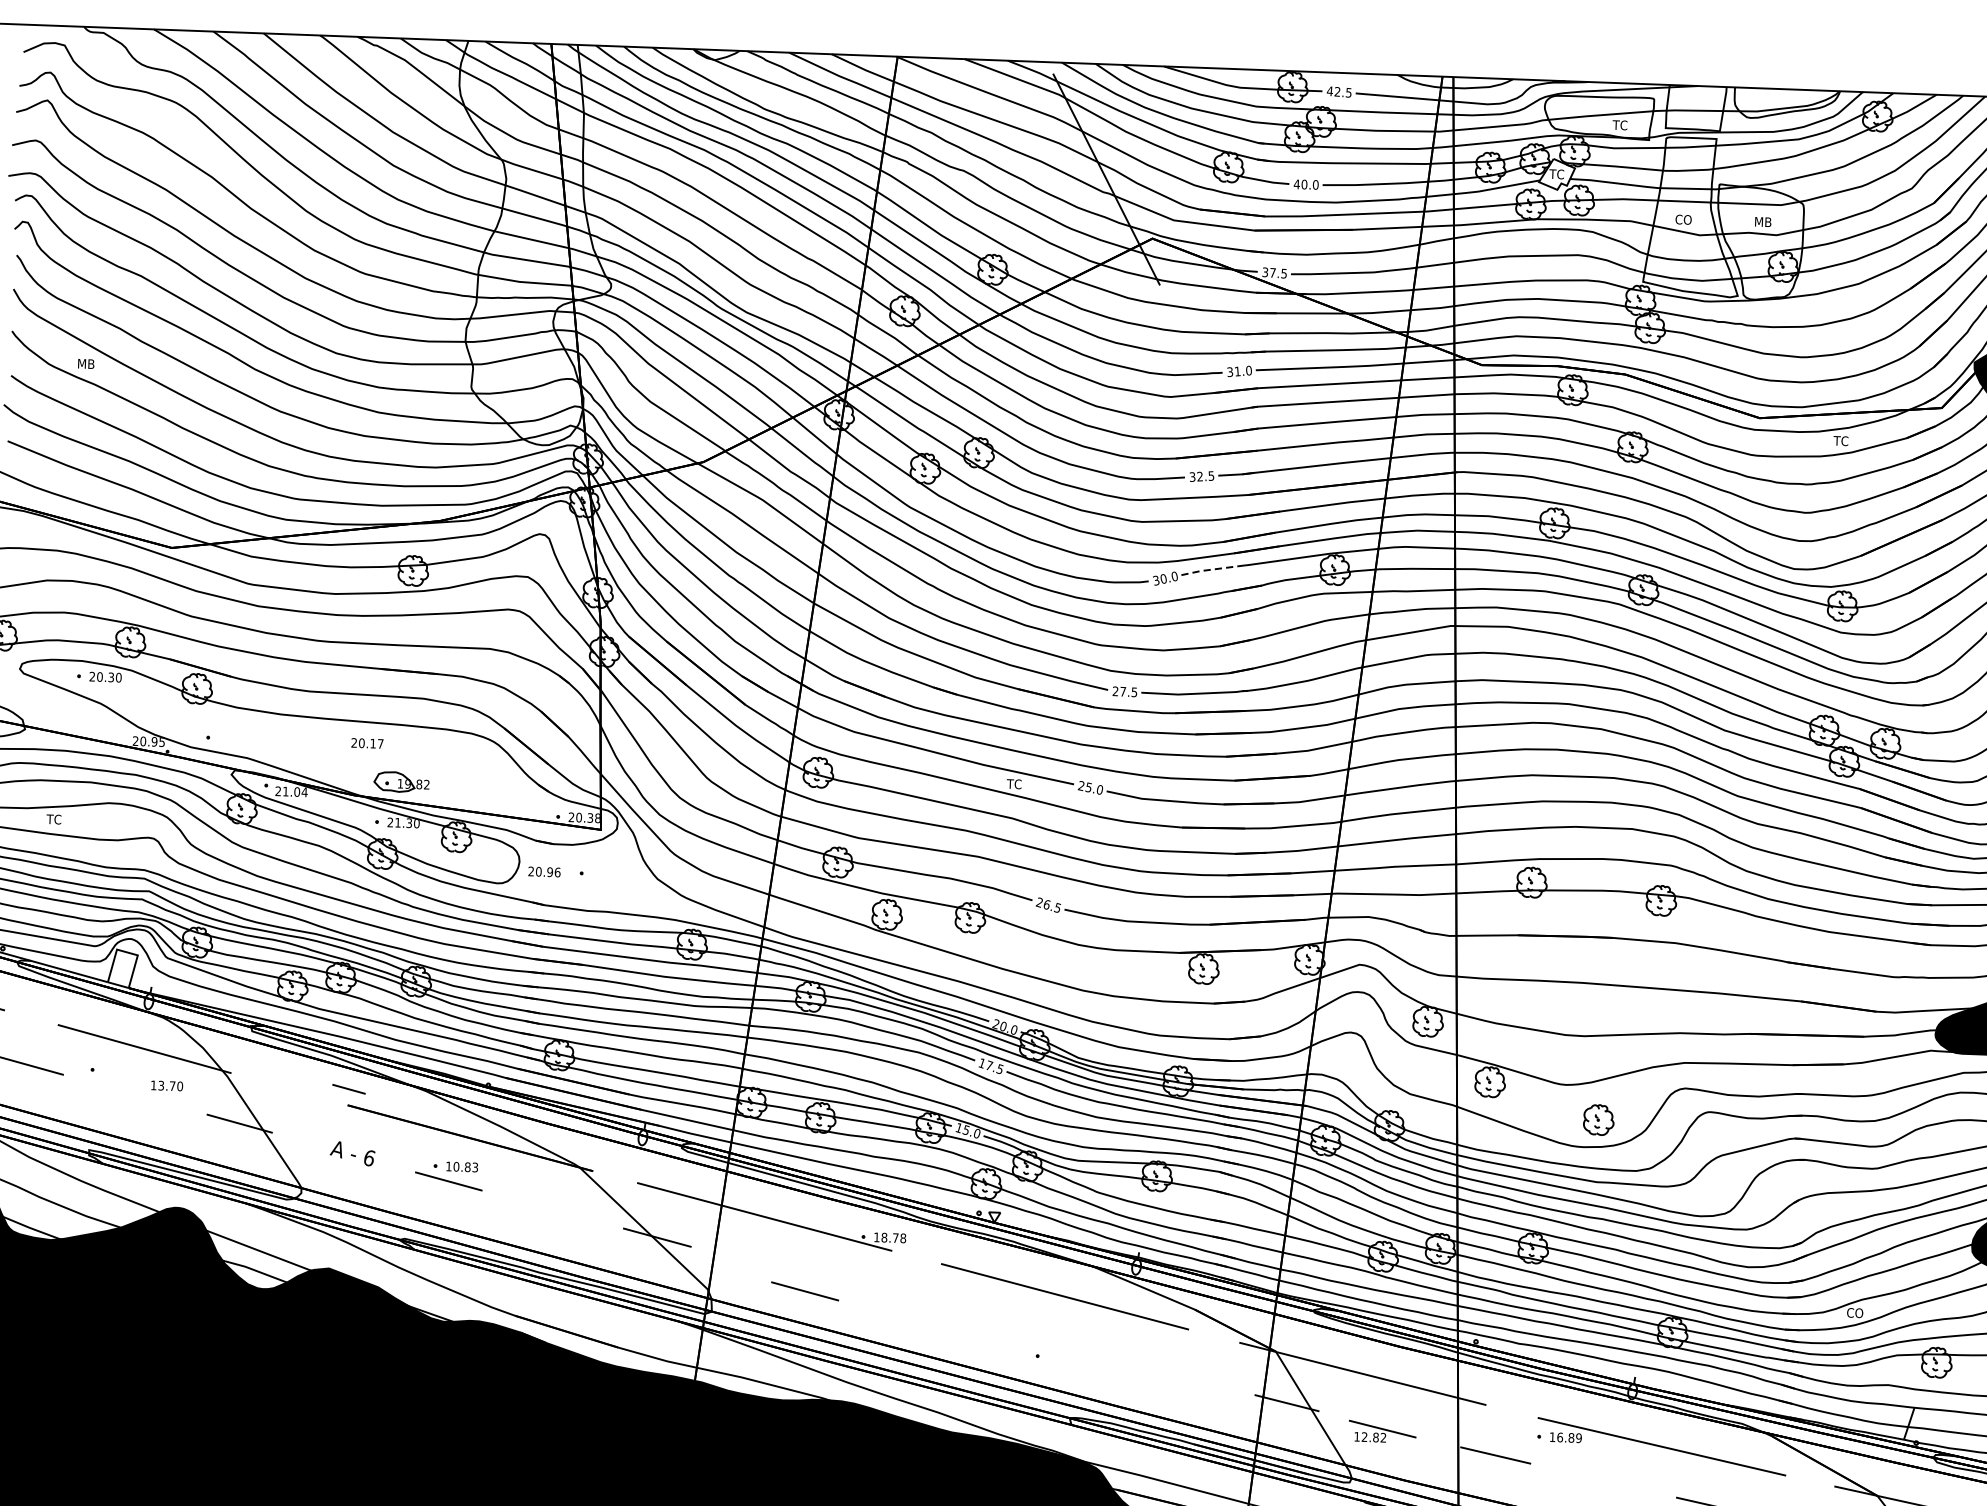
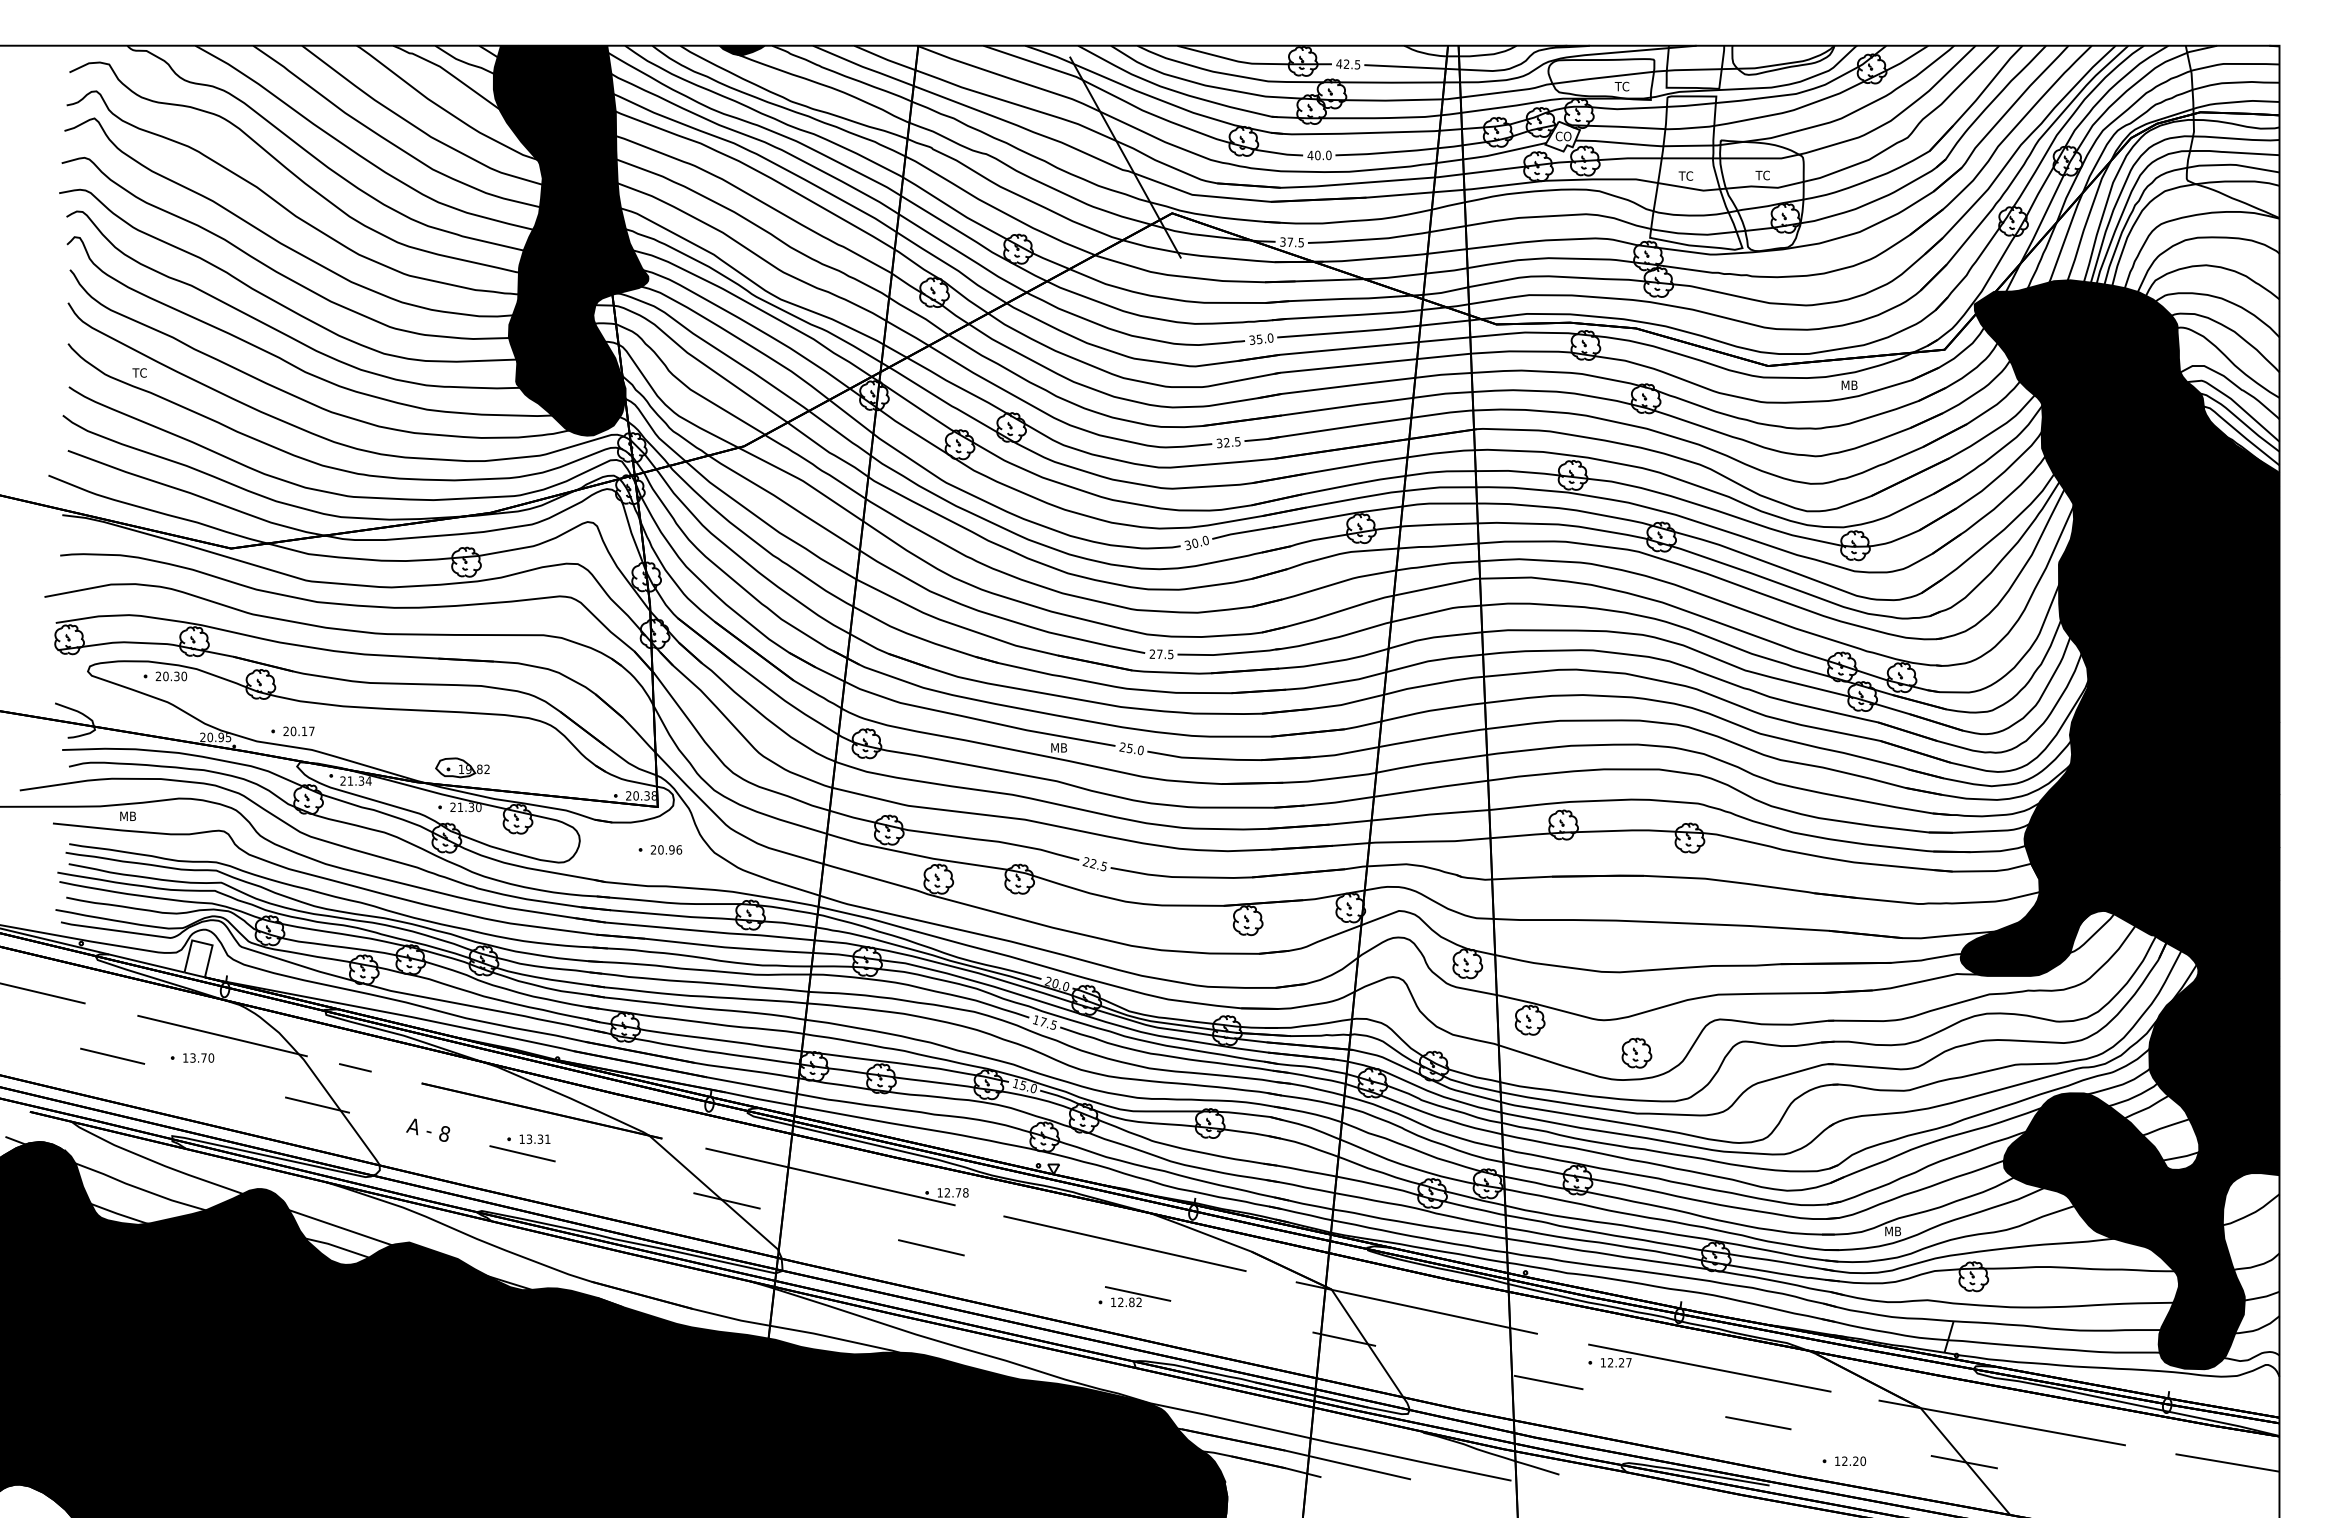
fill: (715, 54) -> (741, 50), added
text: (1557, 174) -> (1563, 136), TC -> CO
text: (1682, 219) -> (1686, 175), CO -> TC
text: (1762, 222) -> (1763, 175), MB -> TC
fill: (532, 243) -> (570, 240), added
text: (85, 363) -> (140, 372), MB -> TC
text: (1237, 371) -> (1259, 339), 31.0 -> 35.0
text: (1841, 441) -> (1848, 385), TC -> MB
line: (1214, 569) -> (1244, 532), dashed -> solid
text: (366, 743) -> (298, 731), moved
text: (1015, 783) -> (1058, 747), TC -> MB
text: (297, 791) -> (361, 780), 21.04 -> 21.34
text: (55, 819) -> (127, 816), TC -> MB
text: (544, 871) -> (666, 849), moved
text: (1045, 904) -> (1092, 863), 26.5 -> 22.5
text: (166, 1085) -> (198, 1057), moved
line: (349, 1088) -> (355, 1067), moved
text: (369, 1157) -> (444, 1133), 6 -> 8
text: (465, 1167) -> (538, 1139), 10.83 -> 13.31
text: (884, 1237) -> (947, 1192), 18.78 -> 12.78
line: (805, 1291) -> (931, 1247), moved
text: (1855, 1313) -> (1892, 1231), CO -> MB
part: (1383, 1431) -> (1138, 1296), moved
text: (1569, 1437) -> (1619, 1362), 16.89 -> 12.27

